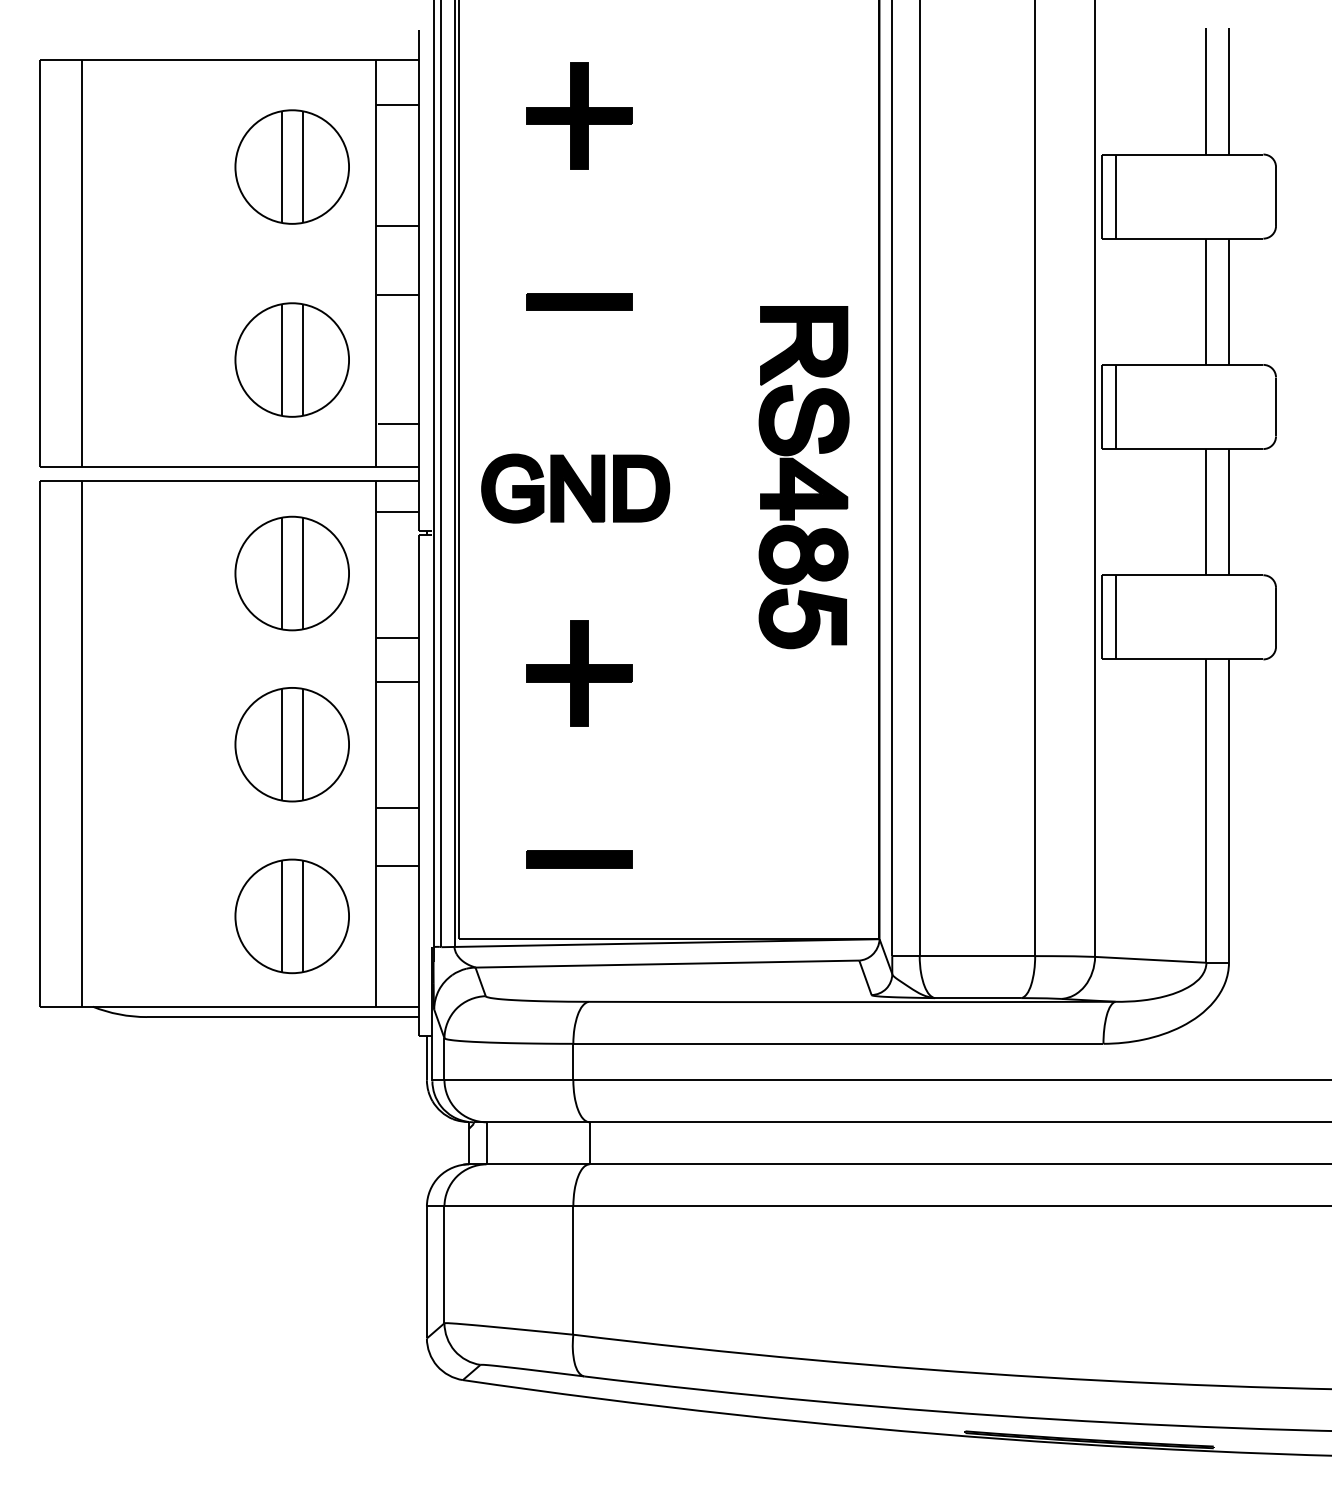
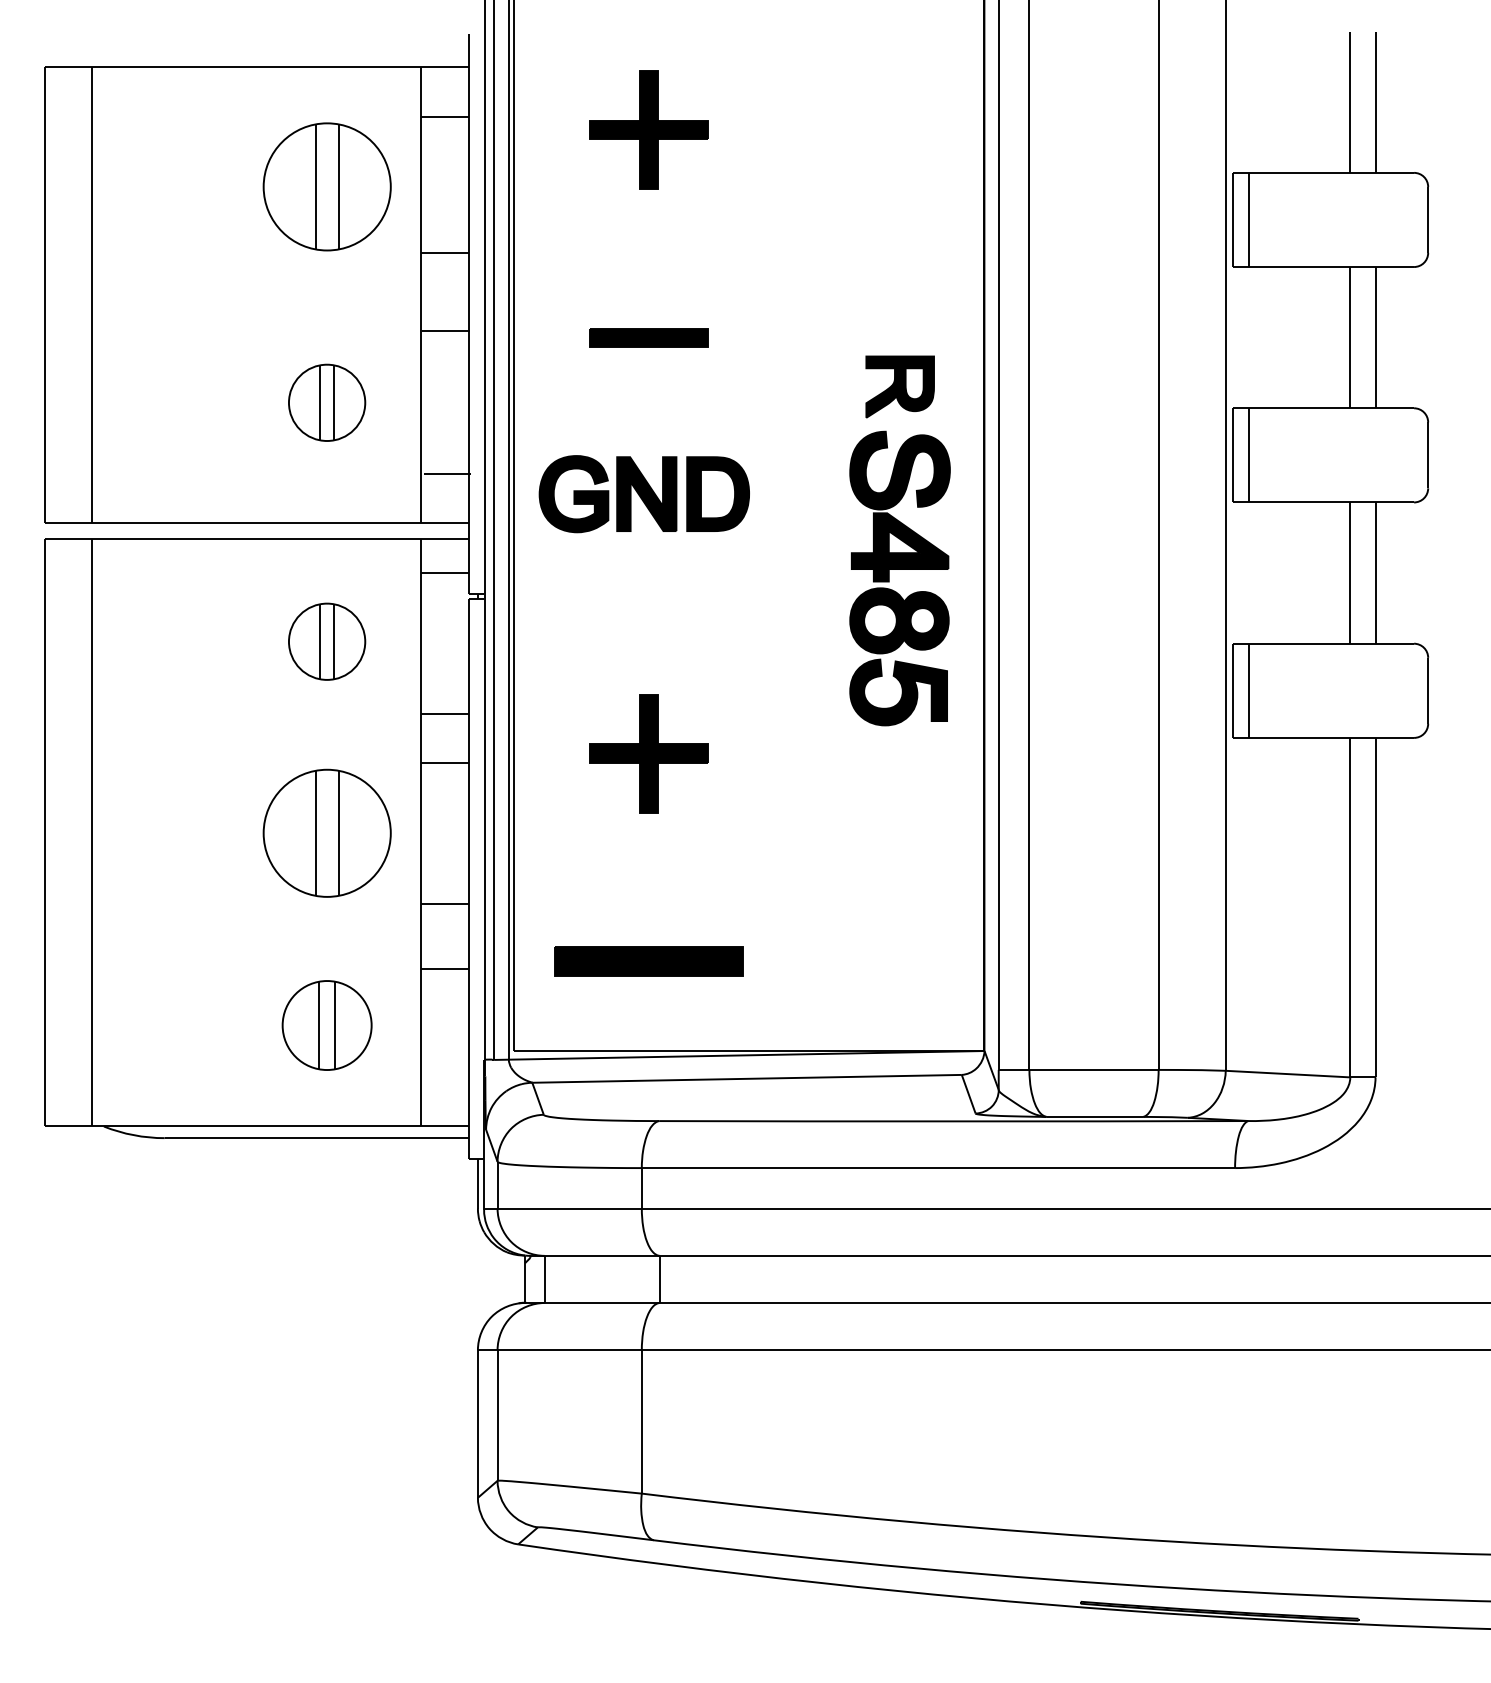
part: (804, 345) -> (900, 386), size x0.7
part: (291, 359) -> (326, 402), size x0.6
part: (575, 488) -> (644, 494), moved
part: (291, 573) -> (326, 641), size x0.6
part: (579, 859) -> (648, 961), size x1.6
part: (291, 916) -> (326, 1025), size x0.7

